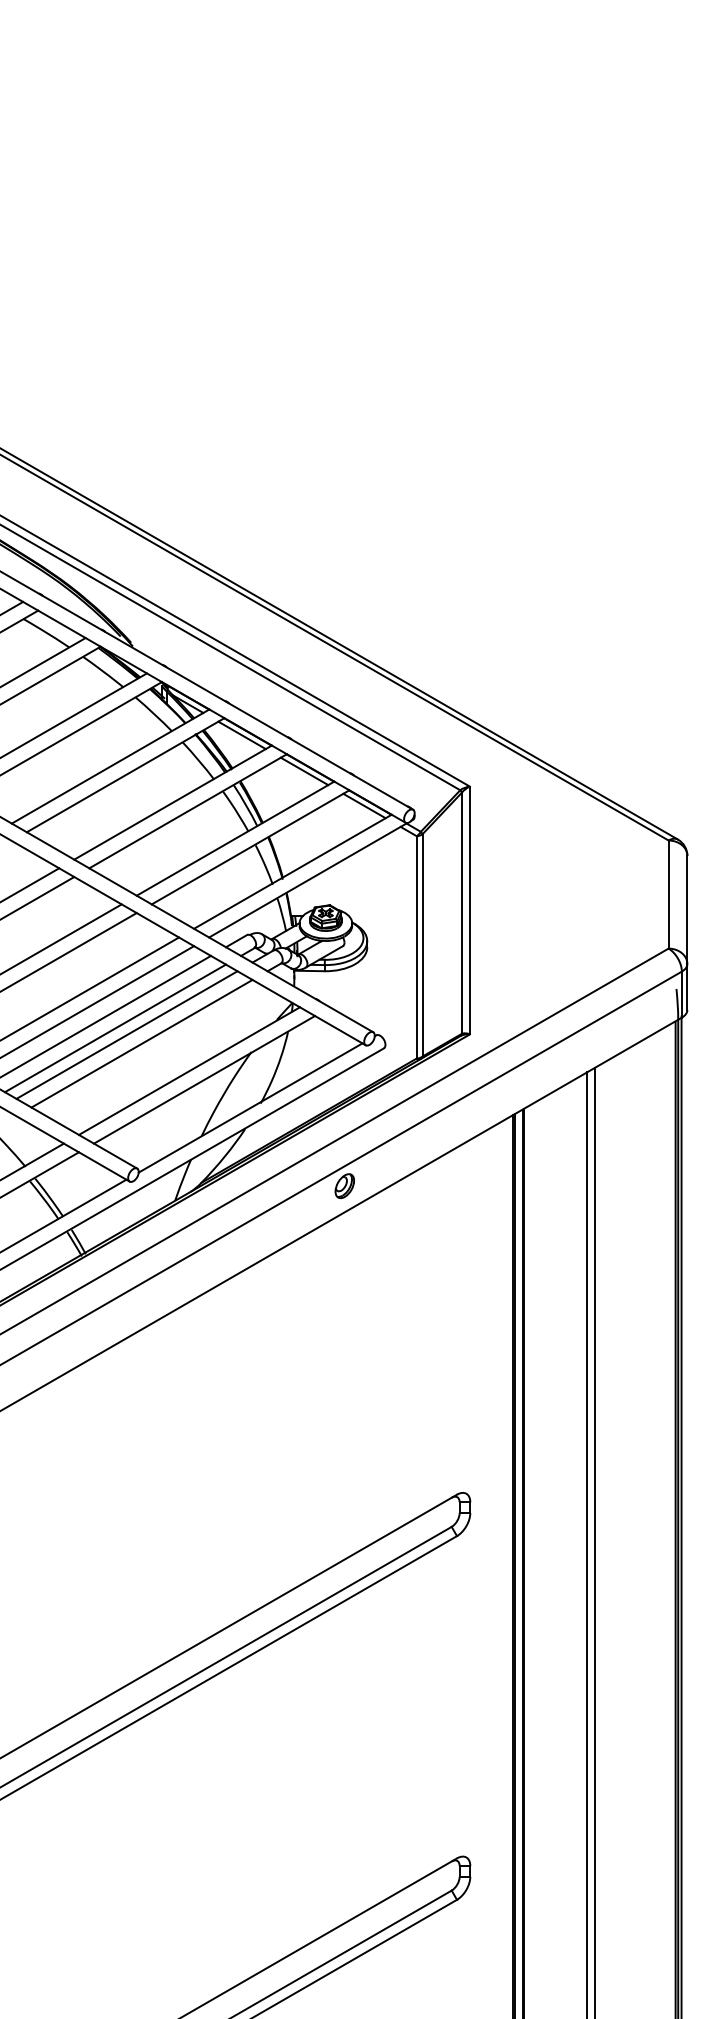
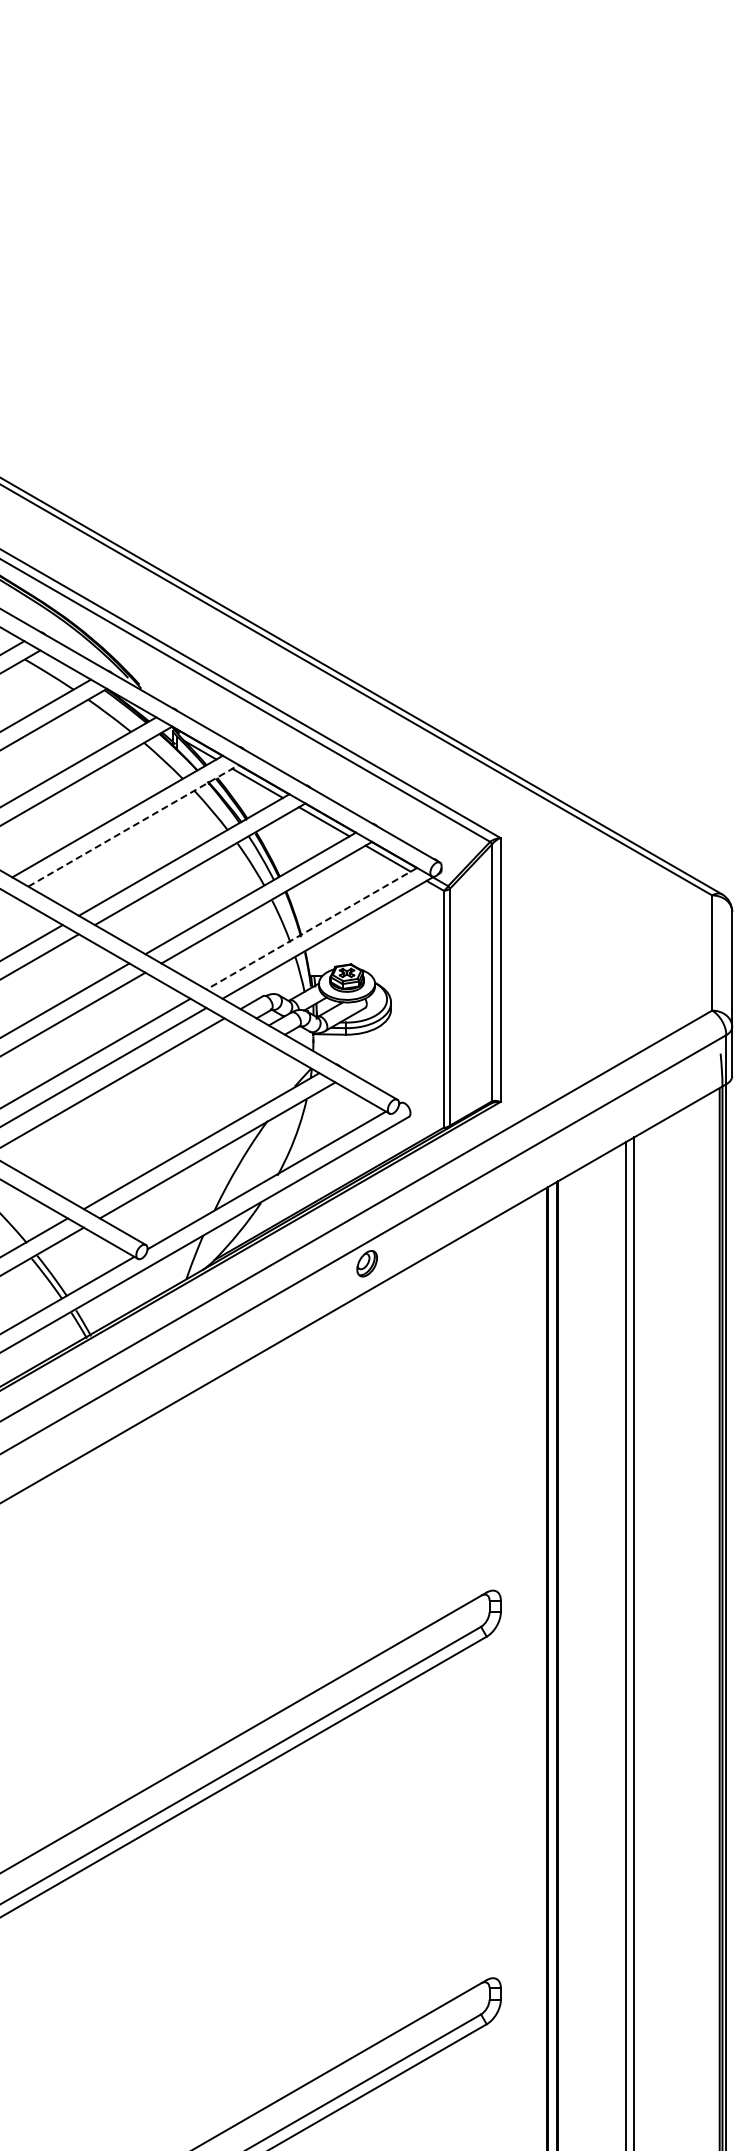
line: (125, 774) -> (133, 825), solid -> dashed
line: (292, 871) -> (311, 928), solid -> dashed
line: (115, 1028) -> (122, 1095), removed
line: (126, 1034) -> (134, 1102), removed
line: (141, 1043) -> (150, 1111), removed

